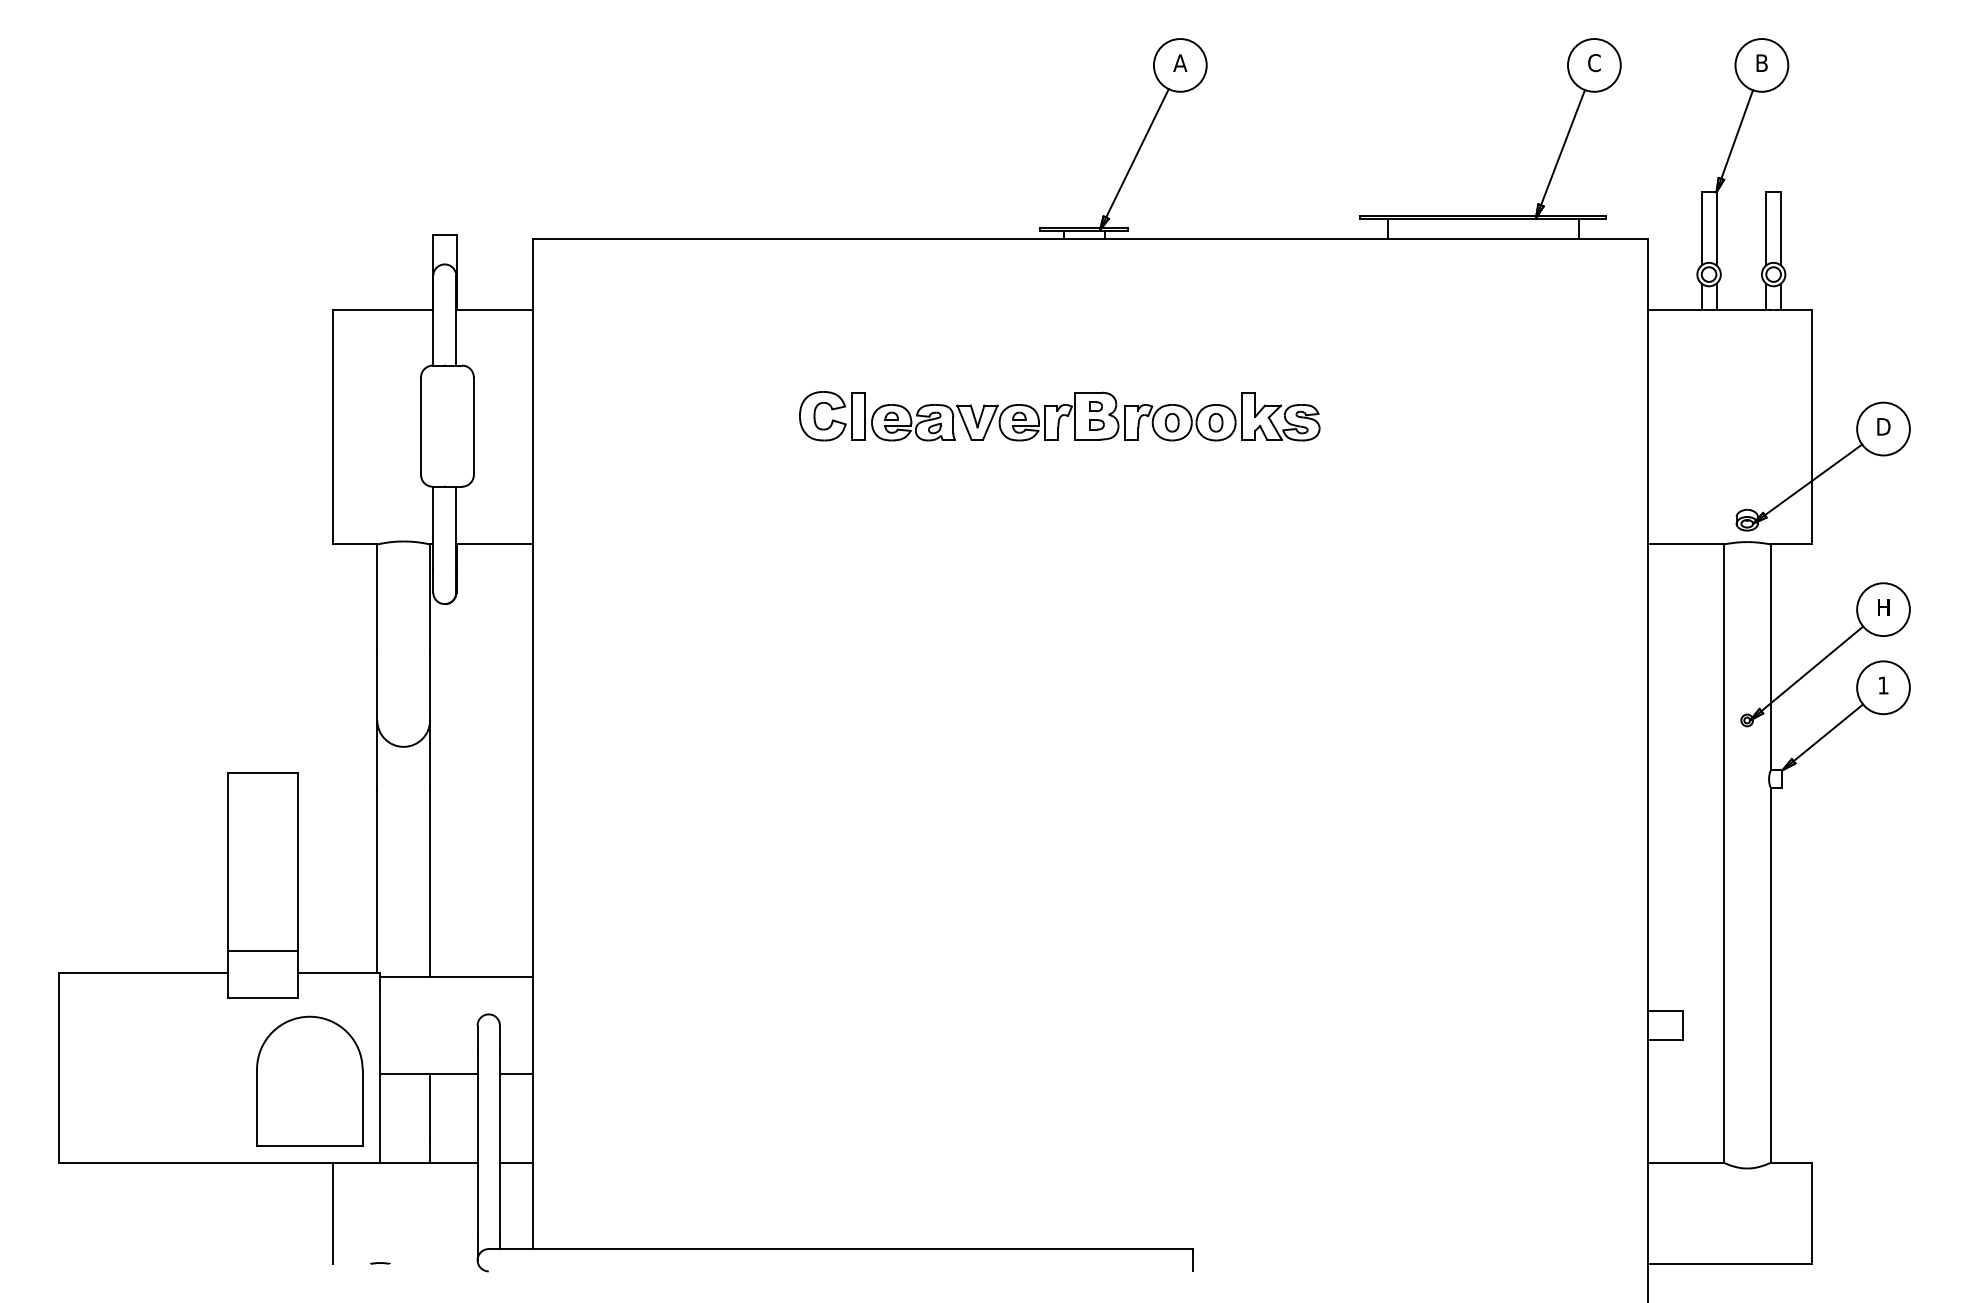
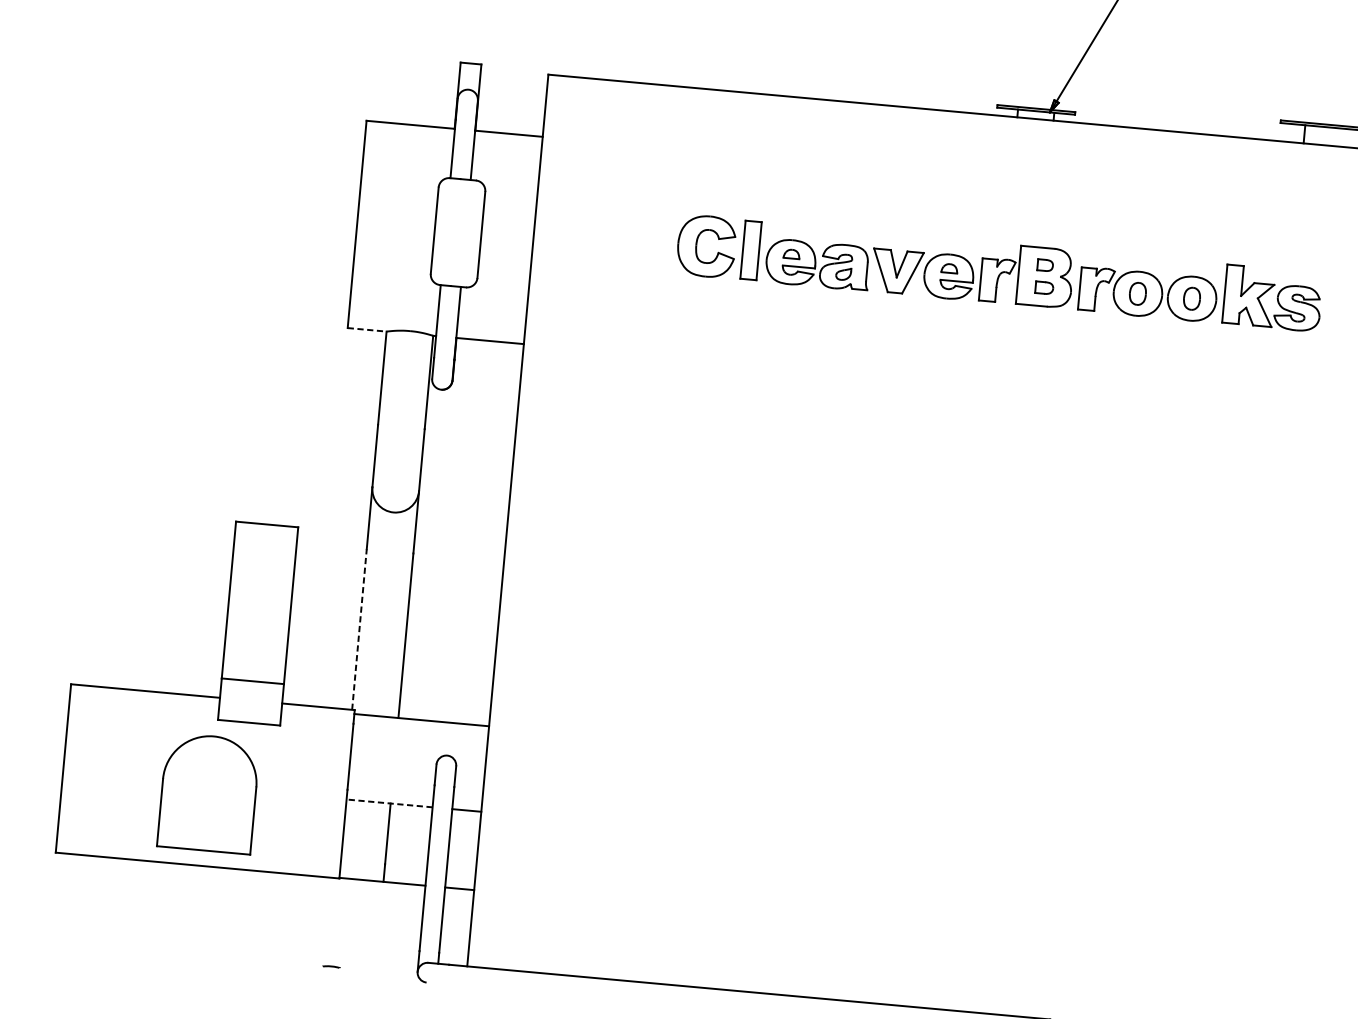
part: (1059, 416) -> (999, 273), size x1.4
line: (355, 544) -> (367, 329), solid -> dashed
line: (377, 881) -> (359, 629), solid -> dashed
line: (428, 1074) -> (389, 803), solid -> dashed
part: (309, 1080) -> (208, 792), moved
line: (333, 1213) -> (294, 918), removed

